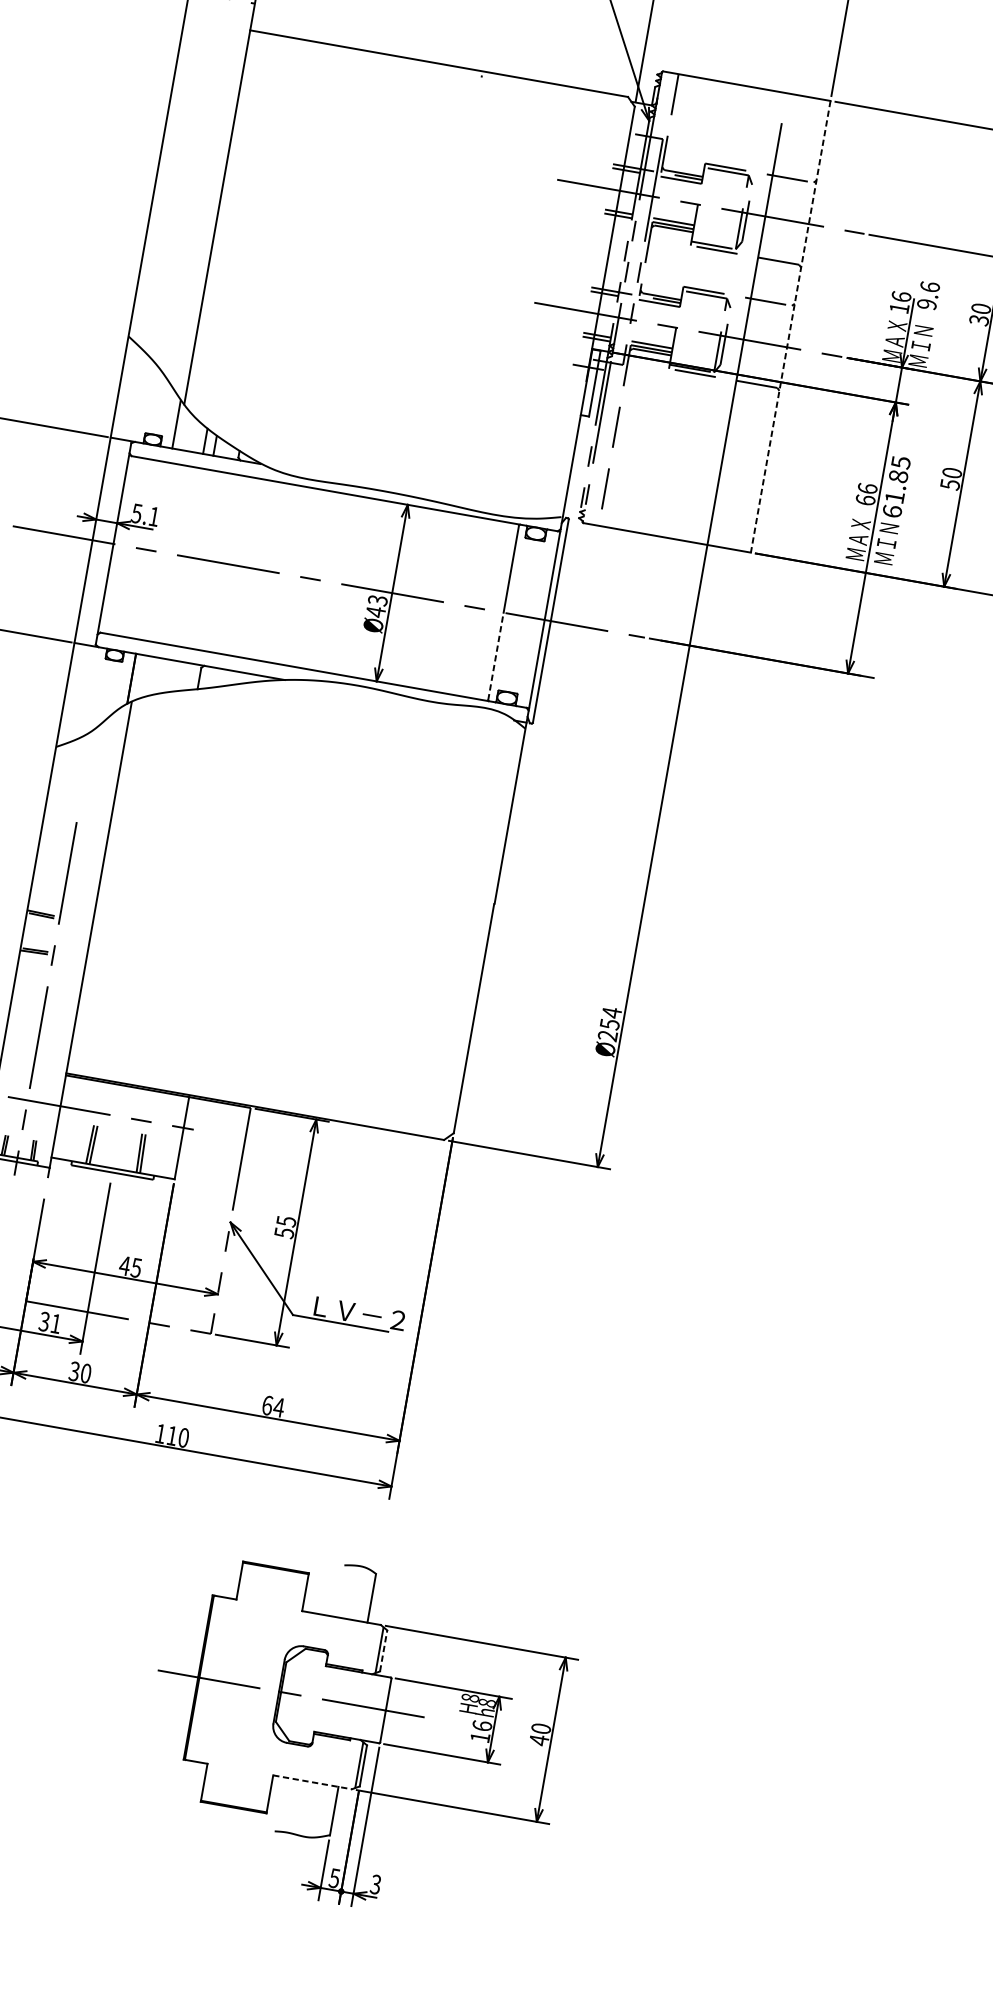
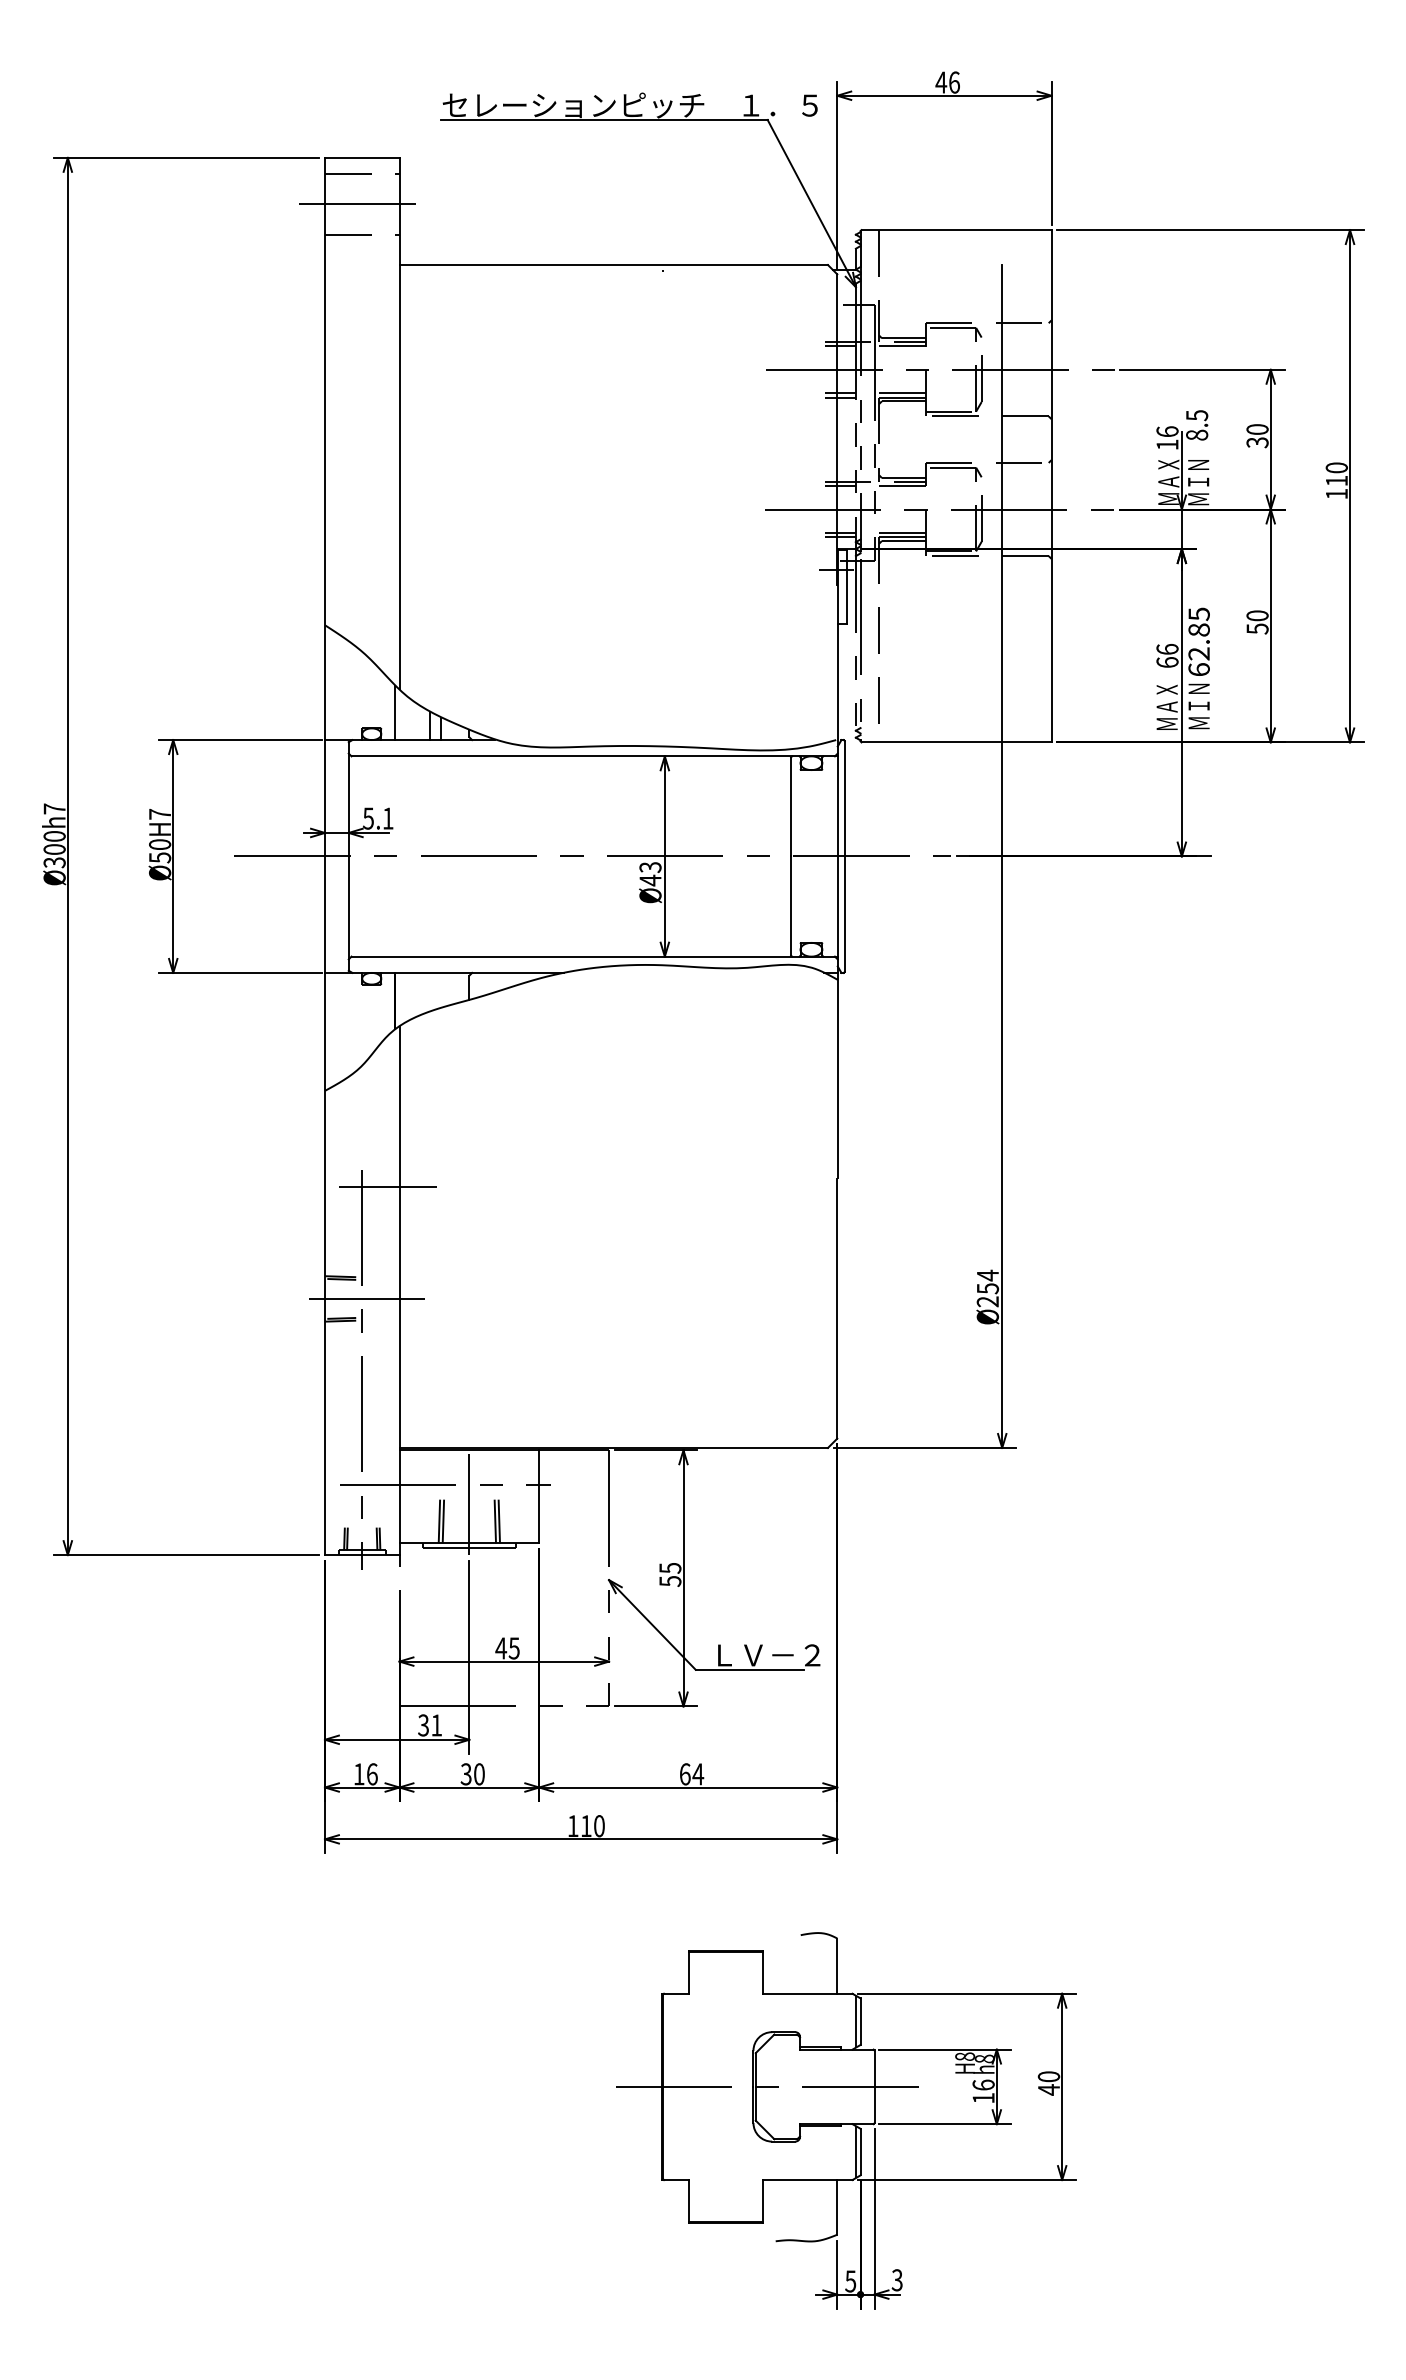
text: (928, 295) -> (1197, 425), 9.6 -> 8.5
line: (790, 327) -> (1051, 486), dashed -> solid
text: (894, 497) -> (1198, 653), 61.85 -> 62.85
line: (496, 656) -> (791, 906), dashed -> solid
line: (96, 841) -> (387, 1187), added
line: (62, 936) -> (368, 1298), added
line: (119, 1134) -> (469, 1504), added
line: (383, 1650) -> (860, 2021), dashed -> solid
line: (312, 1782) -> (807, 2180), dashed -> solid

